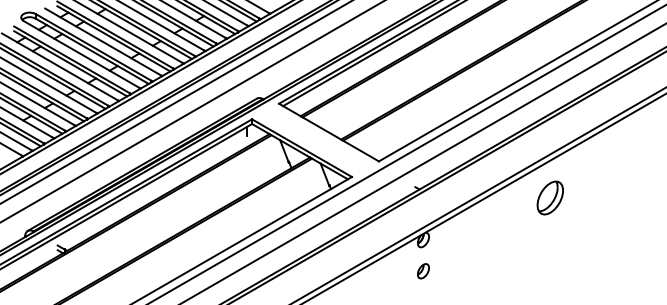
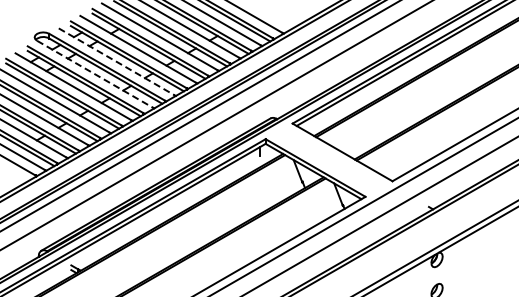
line: (103, 41) -> (117, 61), solid -> dashed
line: (81, 54) -> (95, 74), solid -> dashed

